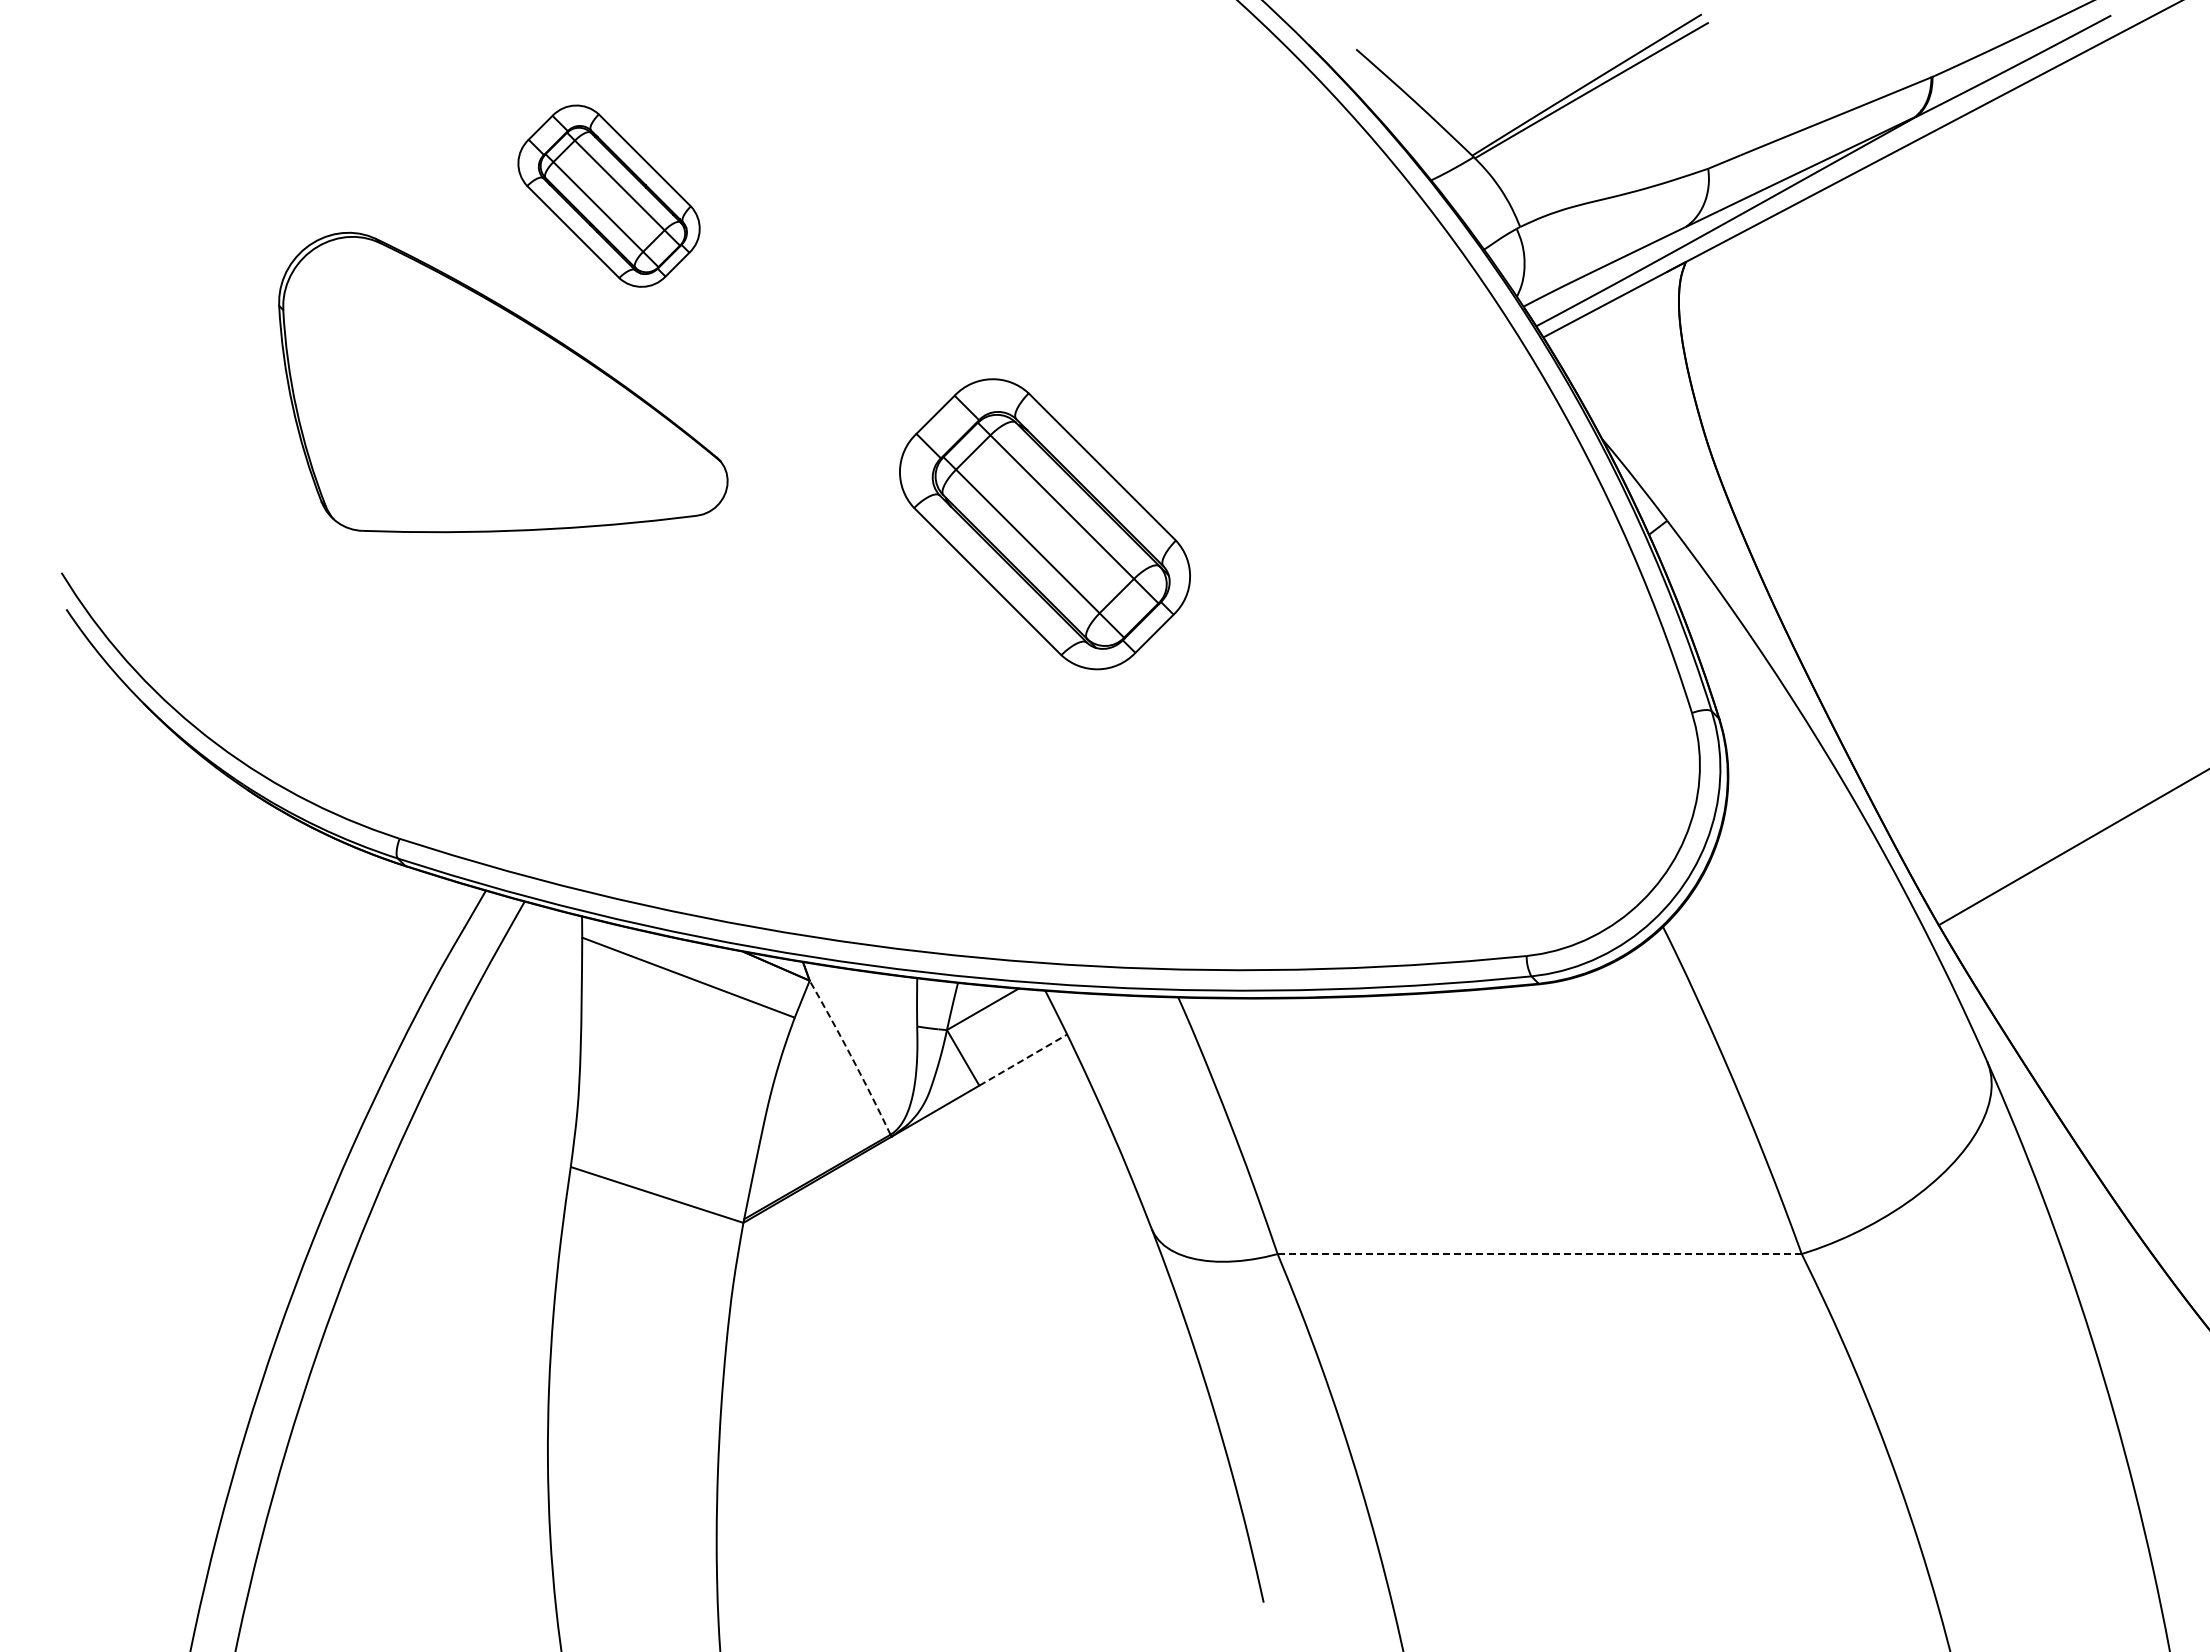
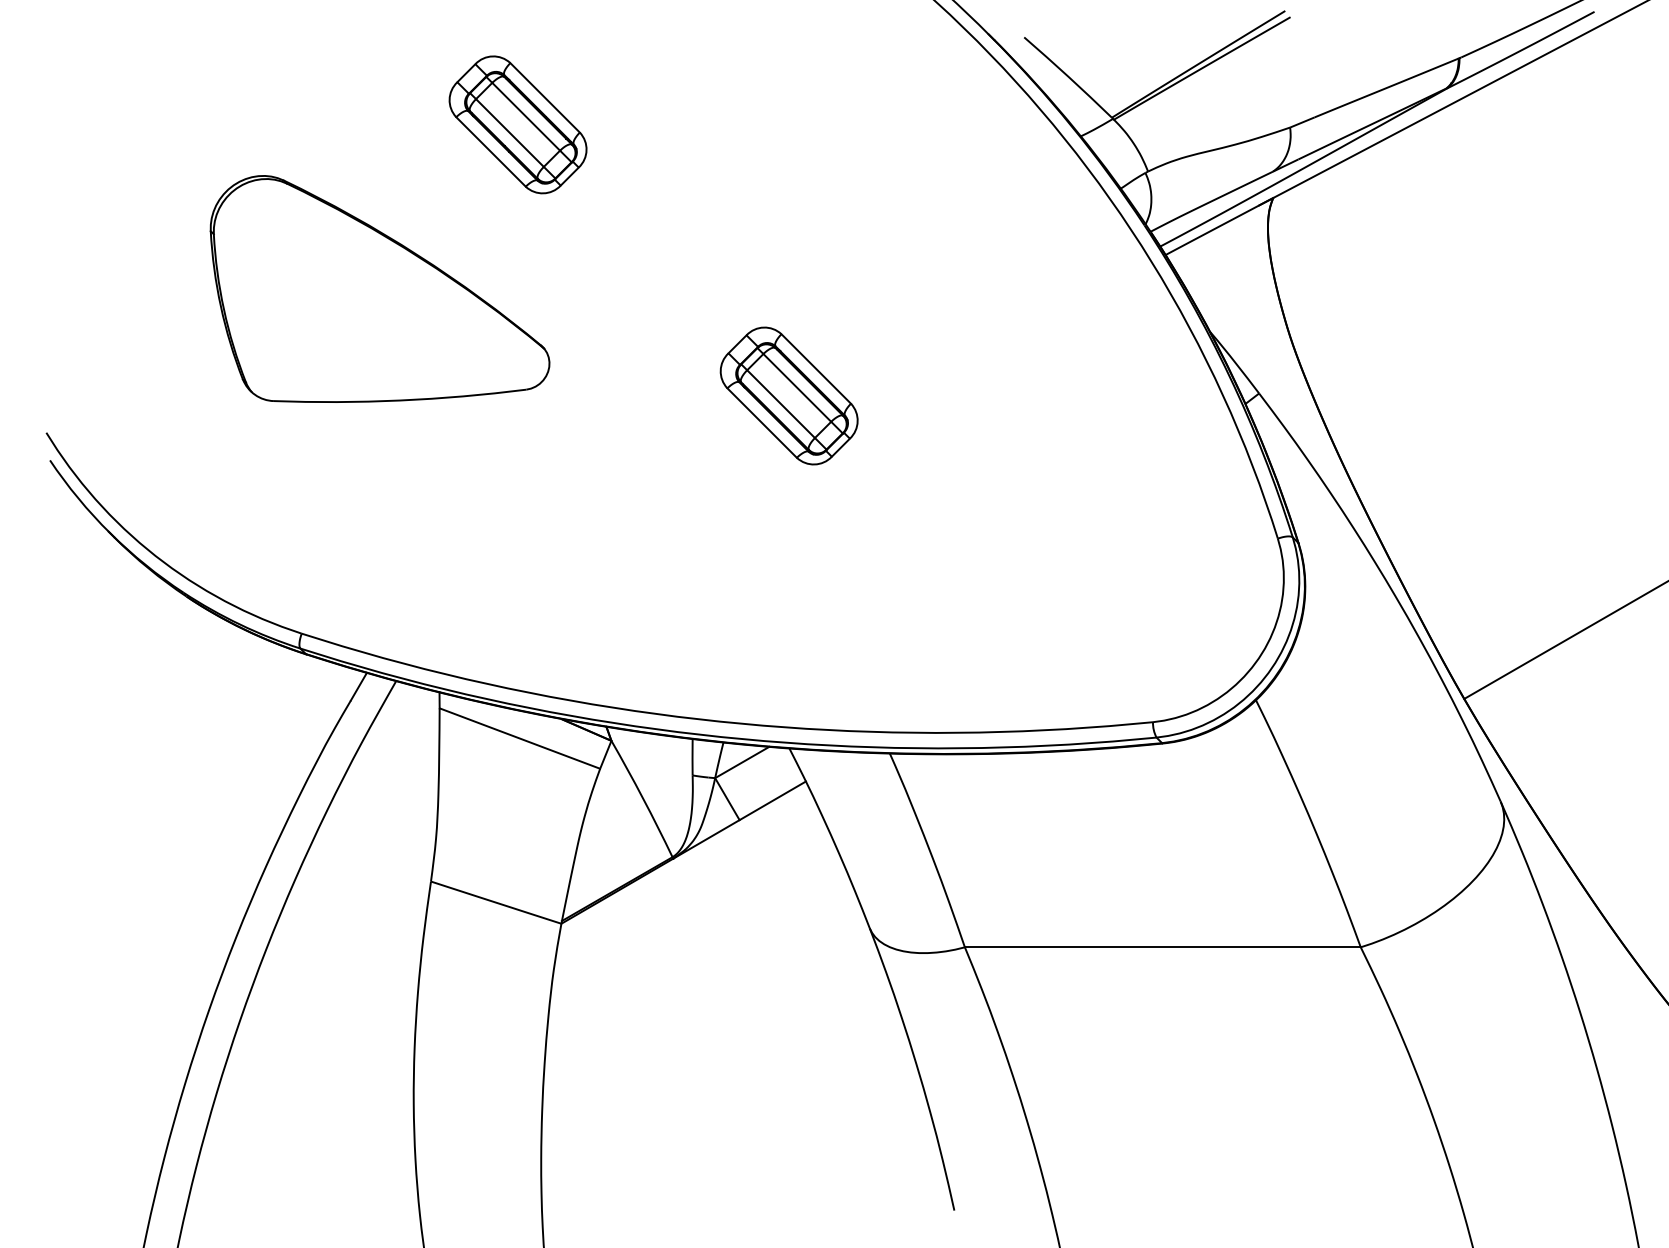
part: (608, 195) -> (517, 124), moved
part: (1044, 523) -> (788, 395), size x0.62
arc: (851, 1056) -> (643, 798), dashed -> solid
line: (1023, 1060) -> (772, 801), dashed -> solid
line: (1540, 1254) -> (1163, 947), dashed -> solid

